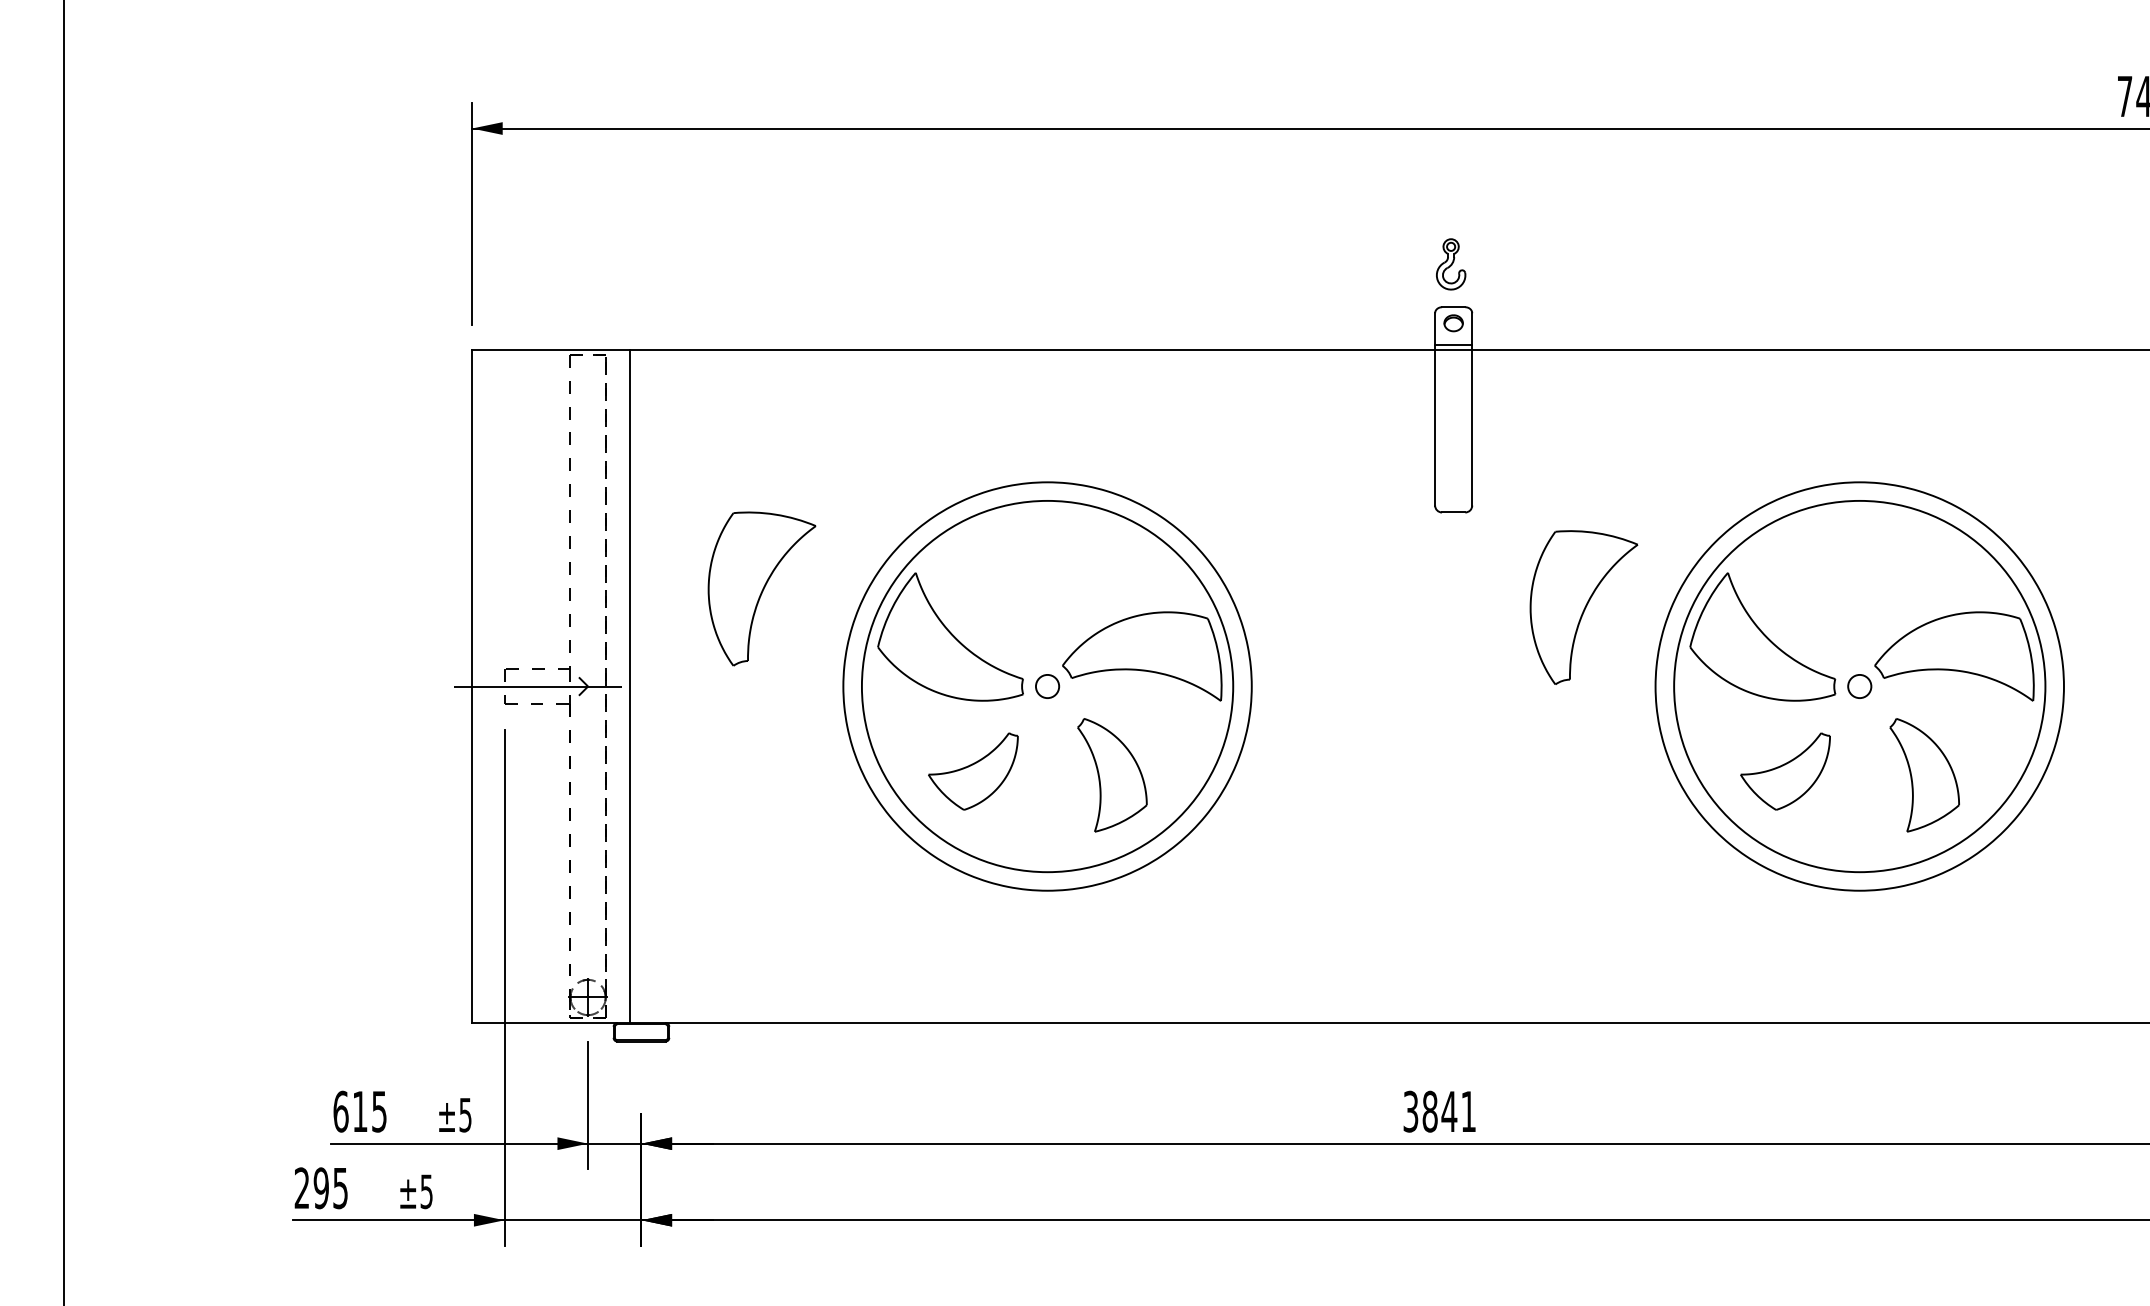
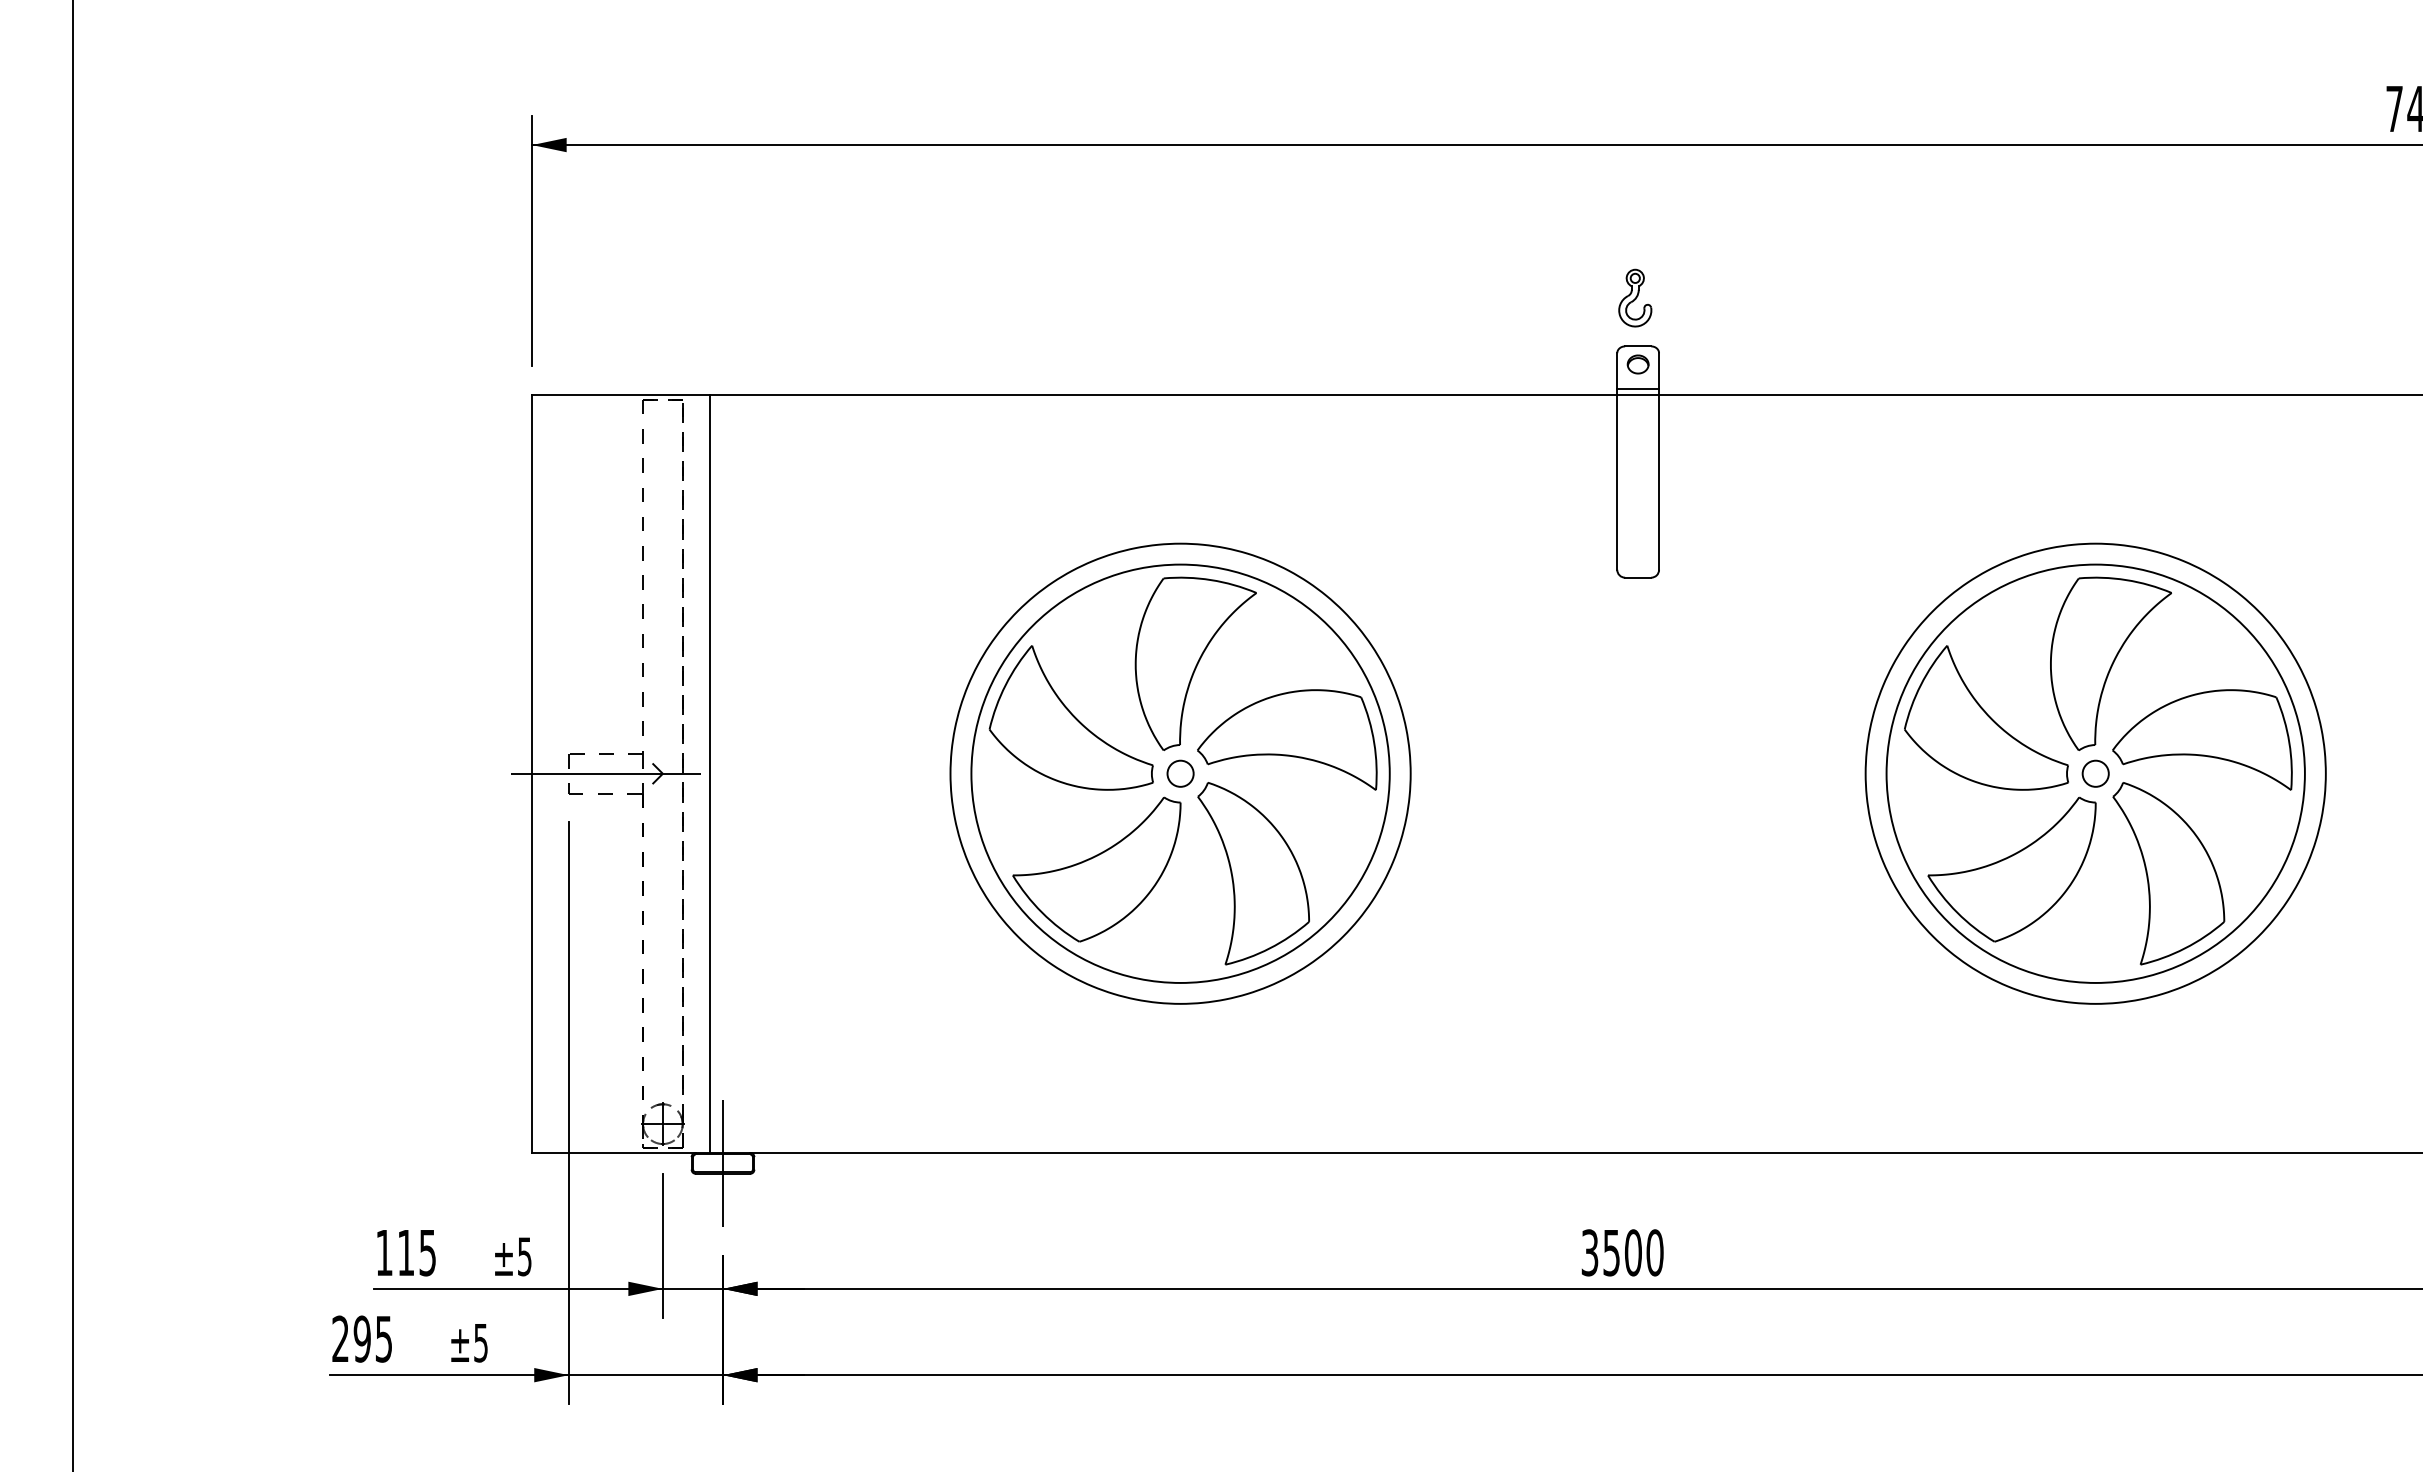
part: (761, 588) -> (1195, 663), moved
part: (1583, 607) -> (2110, 663), moved
part: (972, 771) -> (1096, 869), size x1.67
part: (1785, 771) -> (2011, 869), size x1.67
part: (1112, 775) -> (1253, 873), size x1.43
part: (1924, 775) -> (2168, 873), size x1.43
line: (641, 1032) -> (723, 1163), added
text: (341, 1111) -> (384, 1252), 615 -> 115
text: (1449, 1111) -> (1633, 1252), 3841 -> 3500

